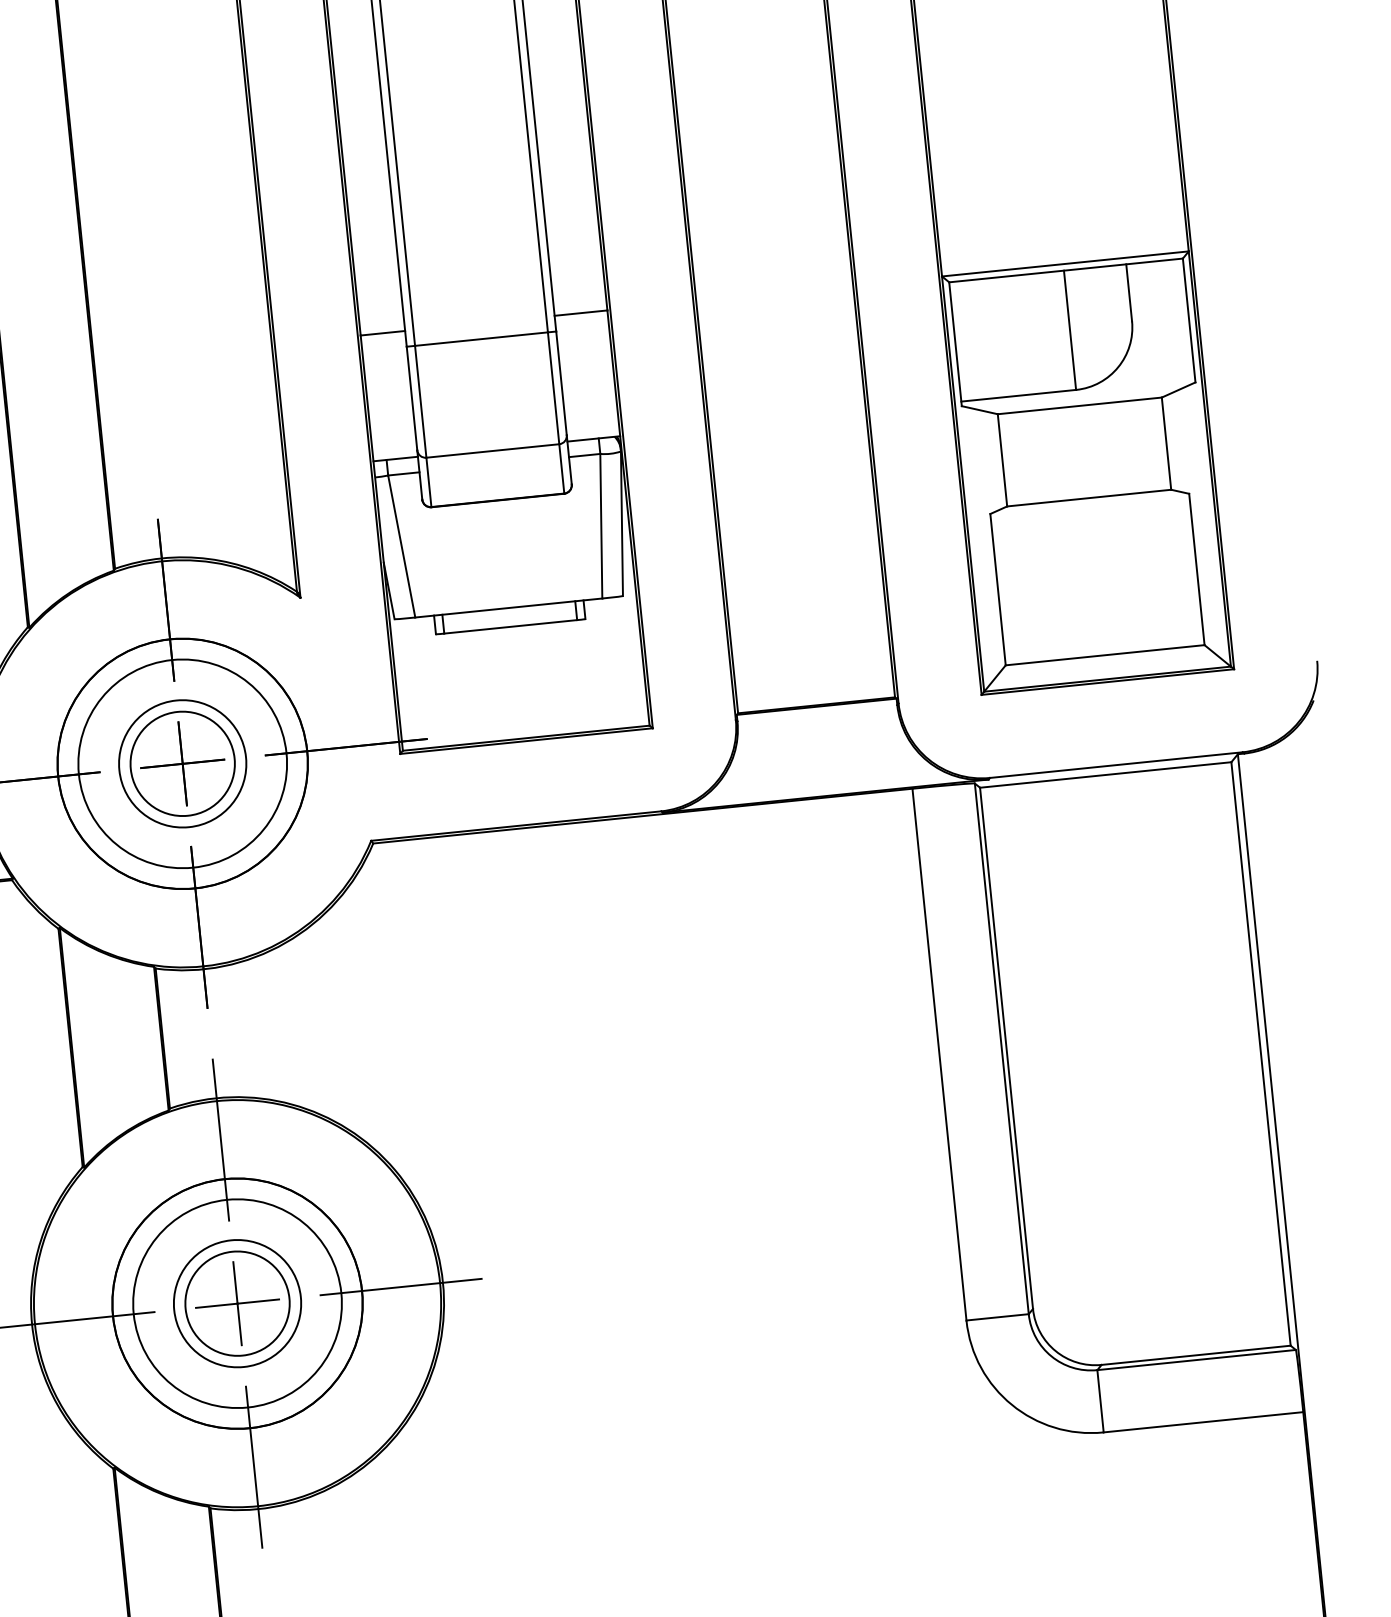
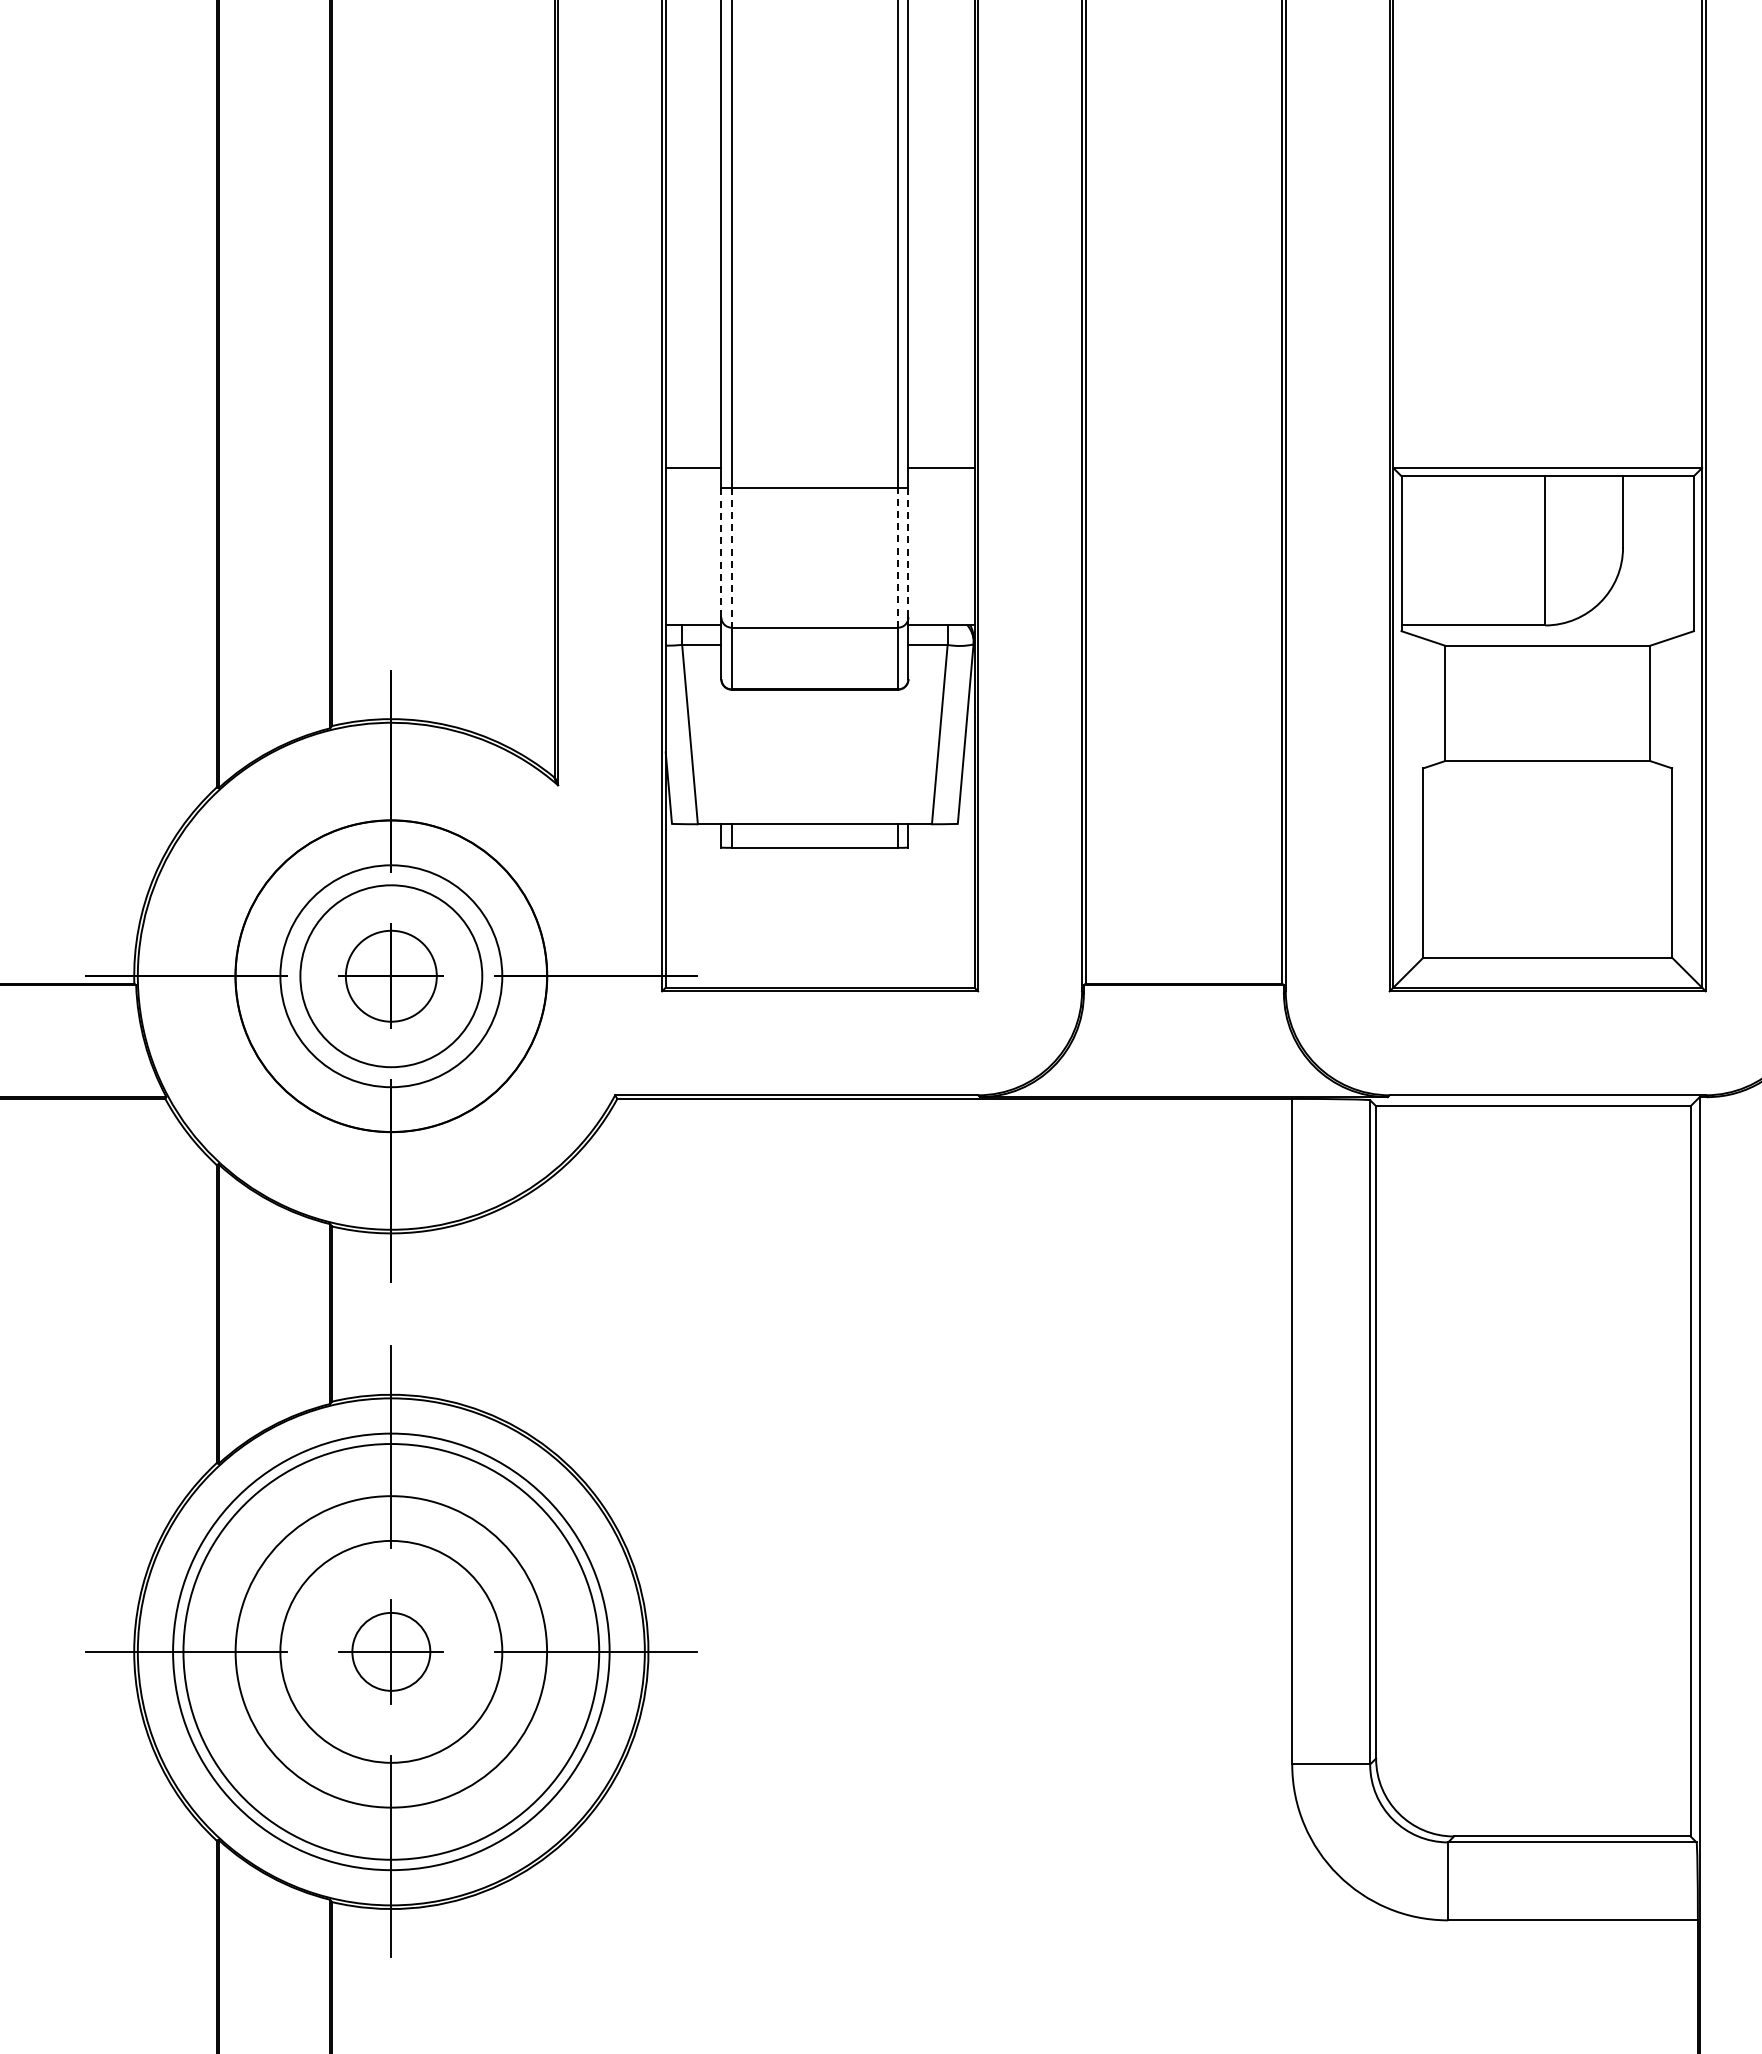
line: (561, 383) -> (908, 552), solid -> dashed
line: (553, 388) -> (898, 557), solid -> dashed
line: (412, 398) -> (721, 552), solid -> dashed
line: (420, 401) -> (731, 557), solid -> dashed
circle: (182, 764) -> (391, 976), size x0.7
circle: (182, 764) -> (391, 976), size x0.7
circle: (182, 764) -> (391, 976), size x1.4
circle: (237, 1303) -> (391, 1651), size x0.6
circle: (237, 1303) -> (391, 1651), size x1.4
circle: (237, 1303) -> (391, 1651), size x1.4
circle: (237, 1303) -> (391, 1651), size x1.6

